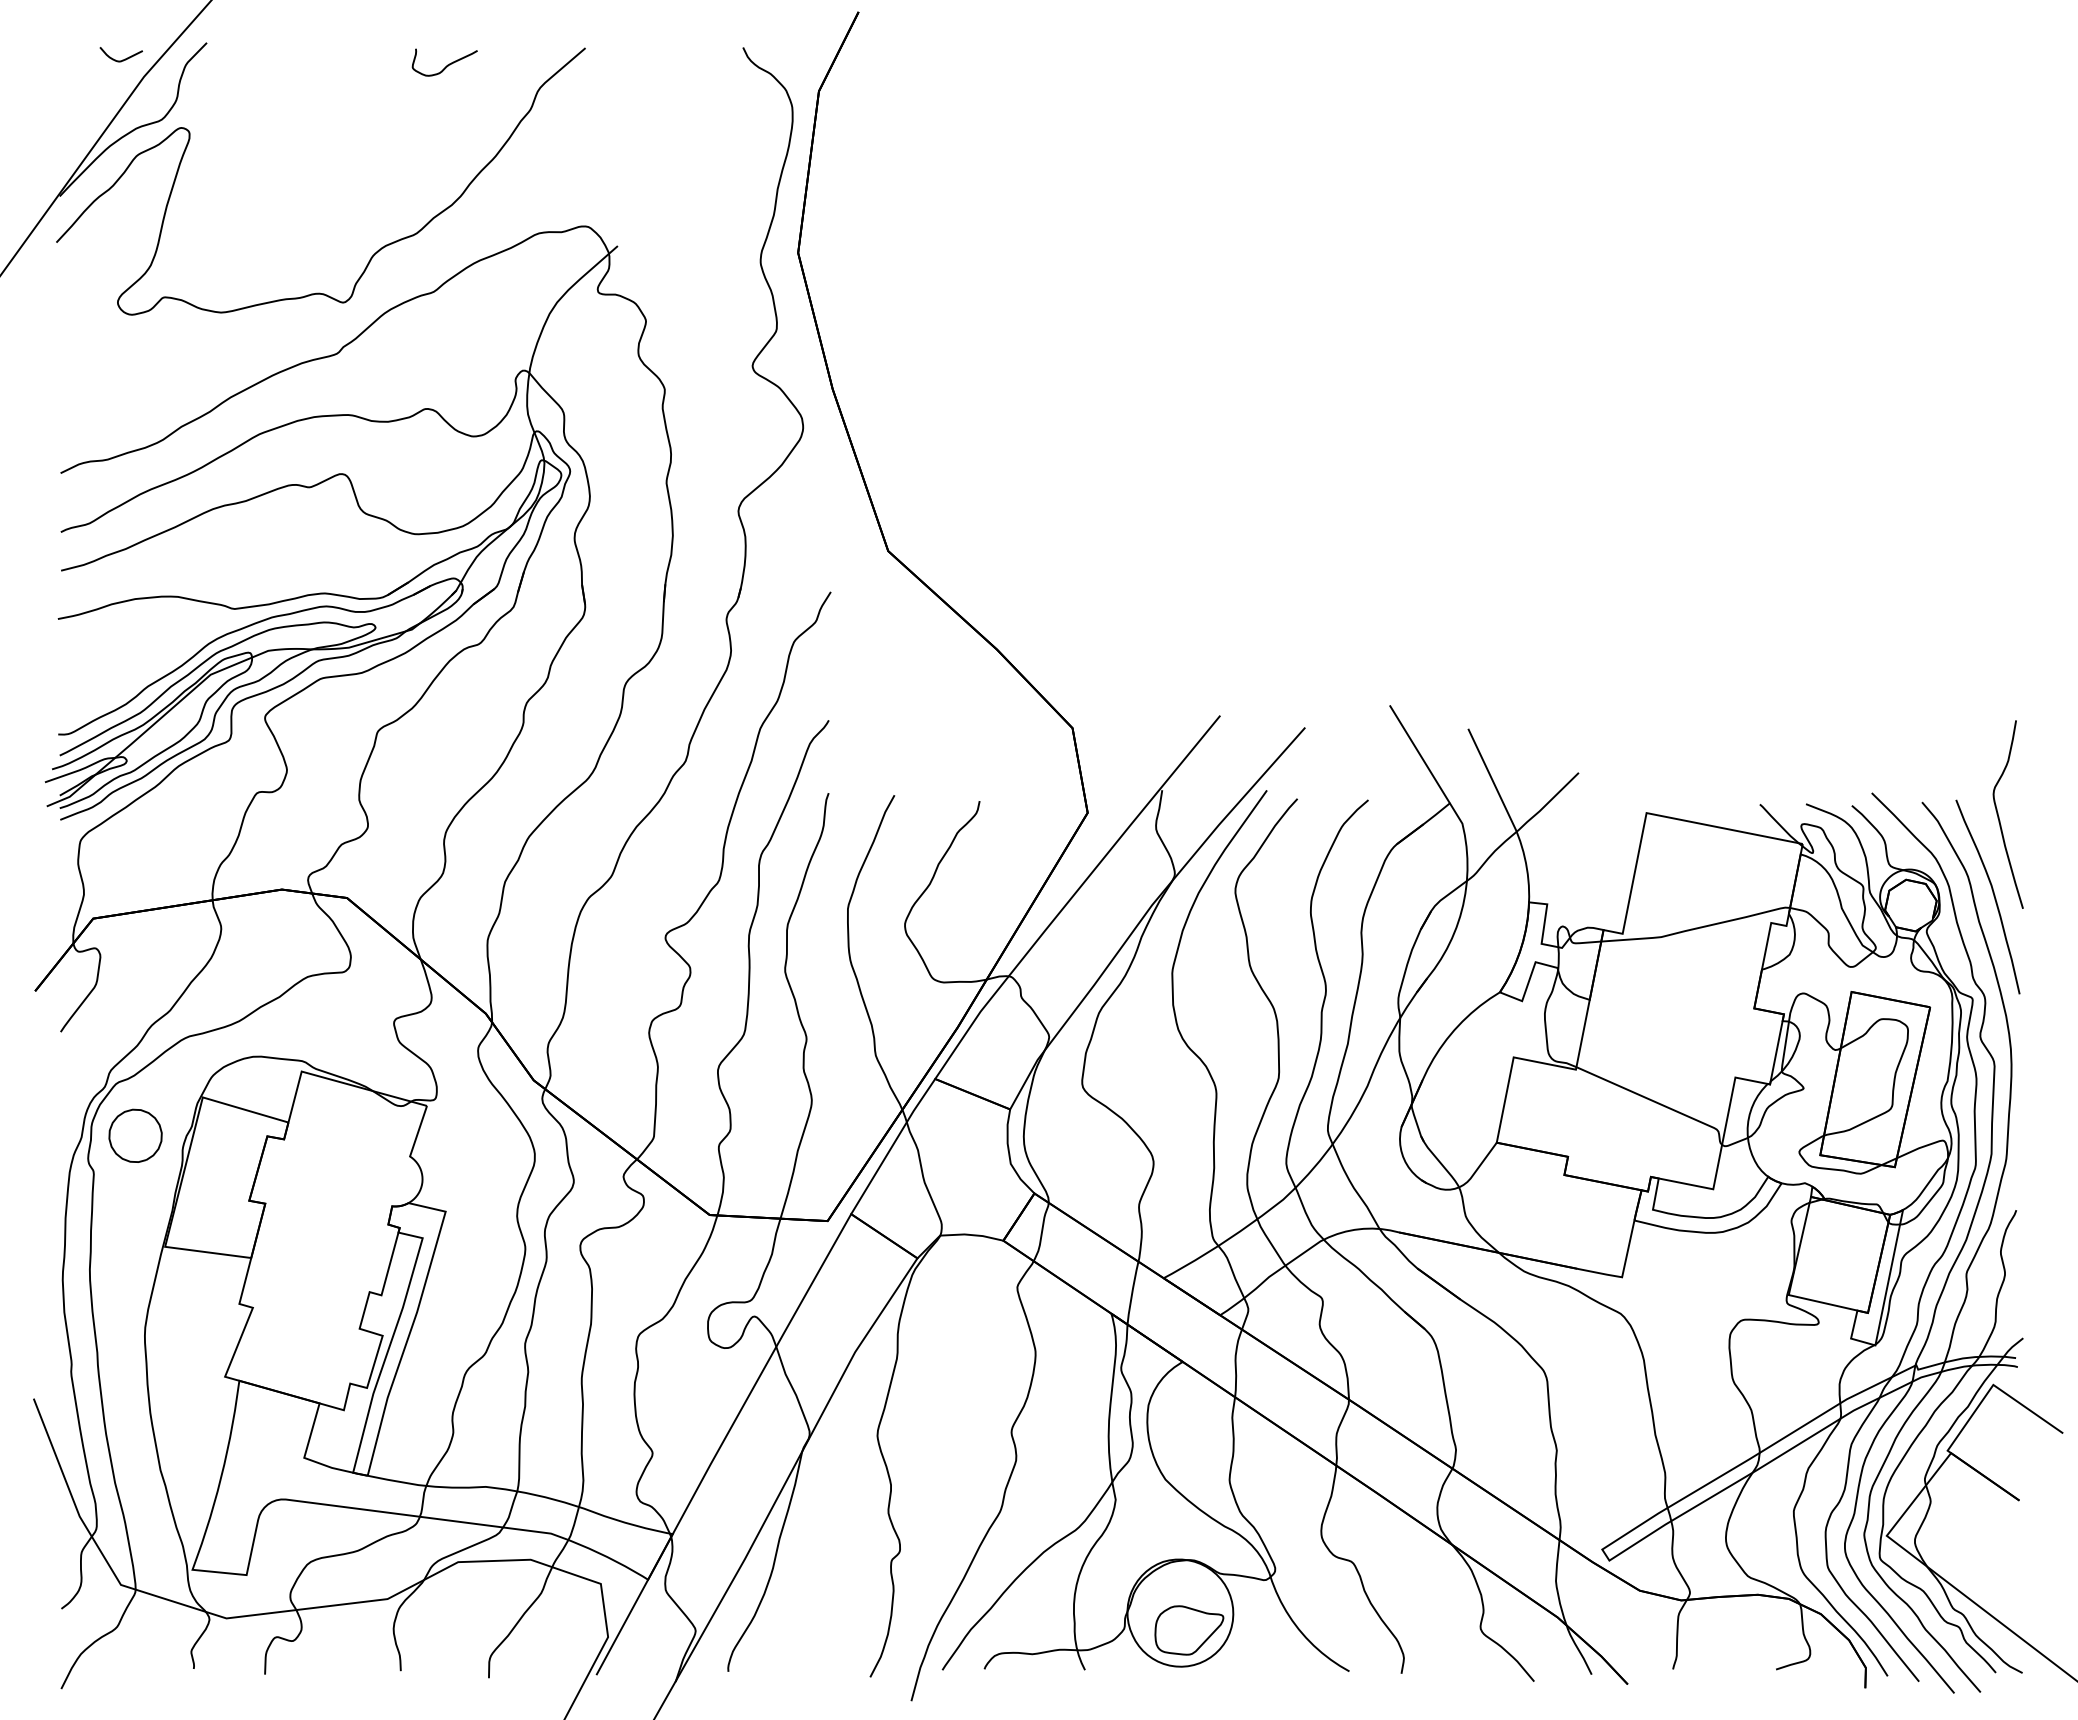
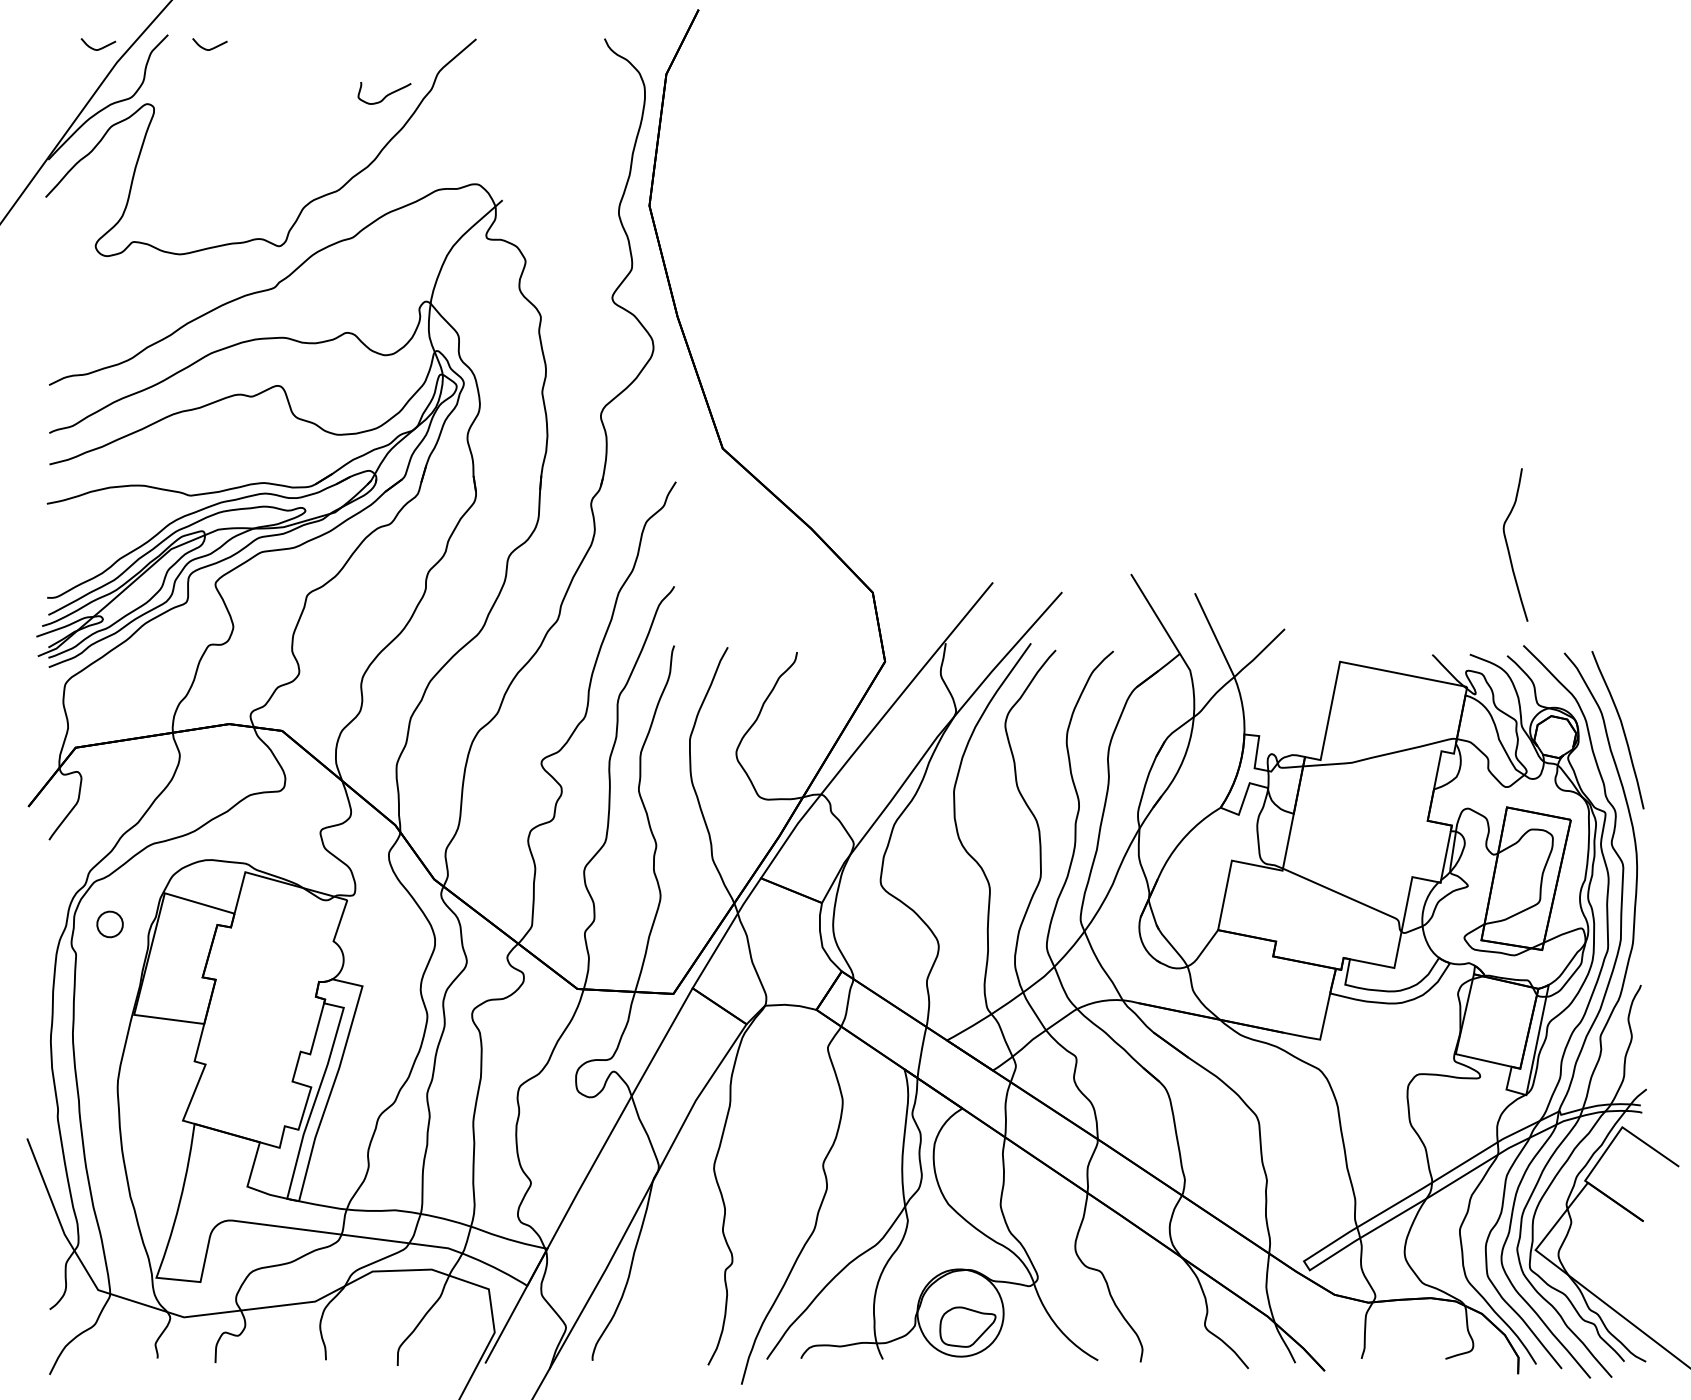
curve: (259, 59) -> (210, 48), added
curve: (447, 64) -> (386, 94), moved
curve: (1999, 816) -> (1508, 546), moved
part: (135, 1135) -> (110, 924), size x0.6

